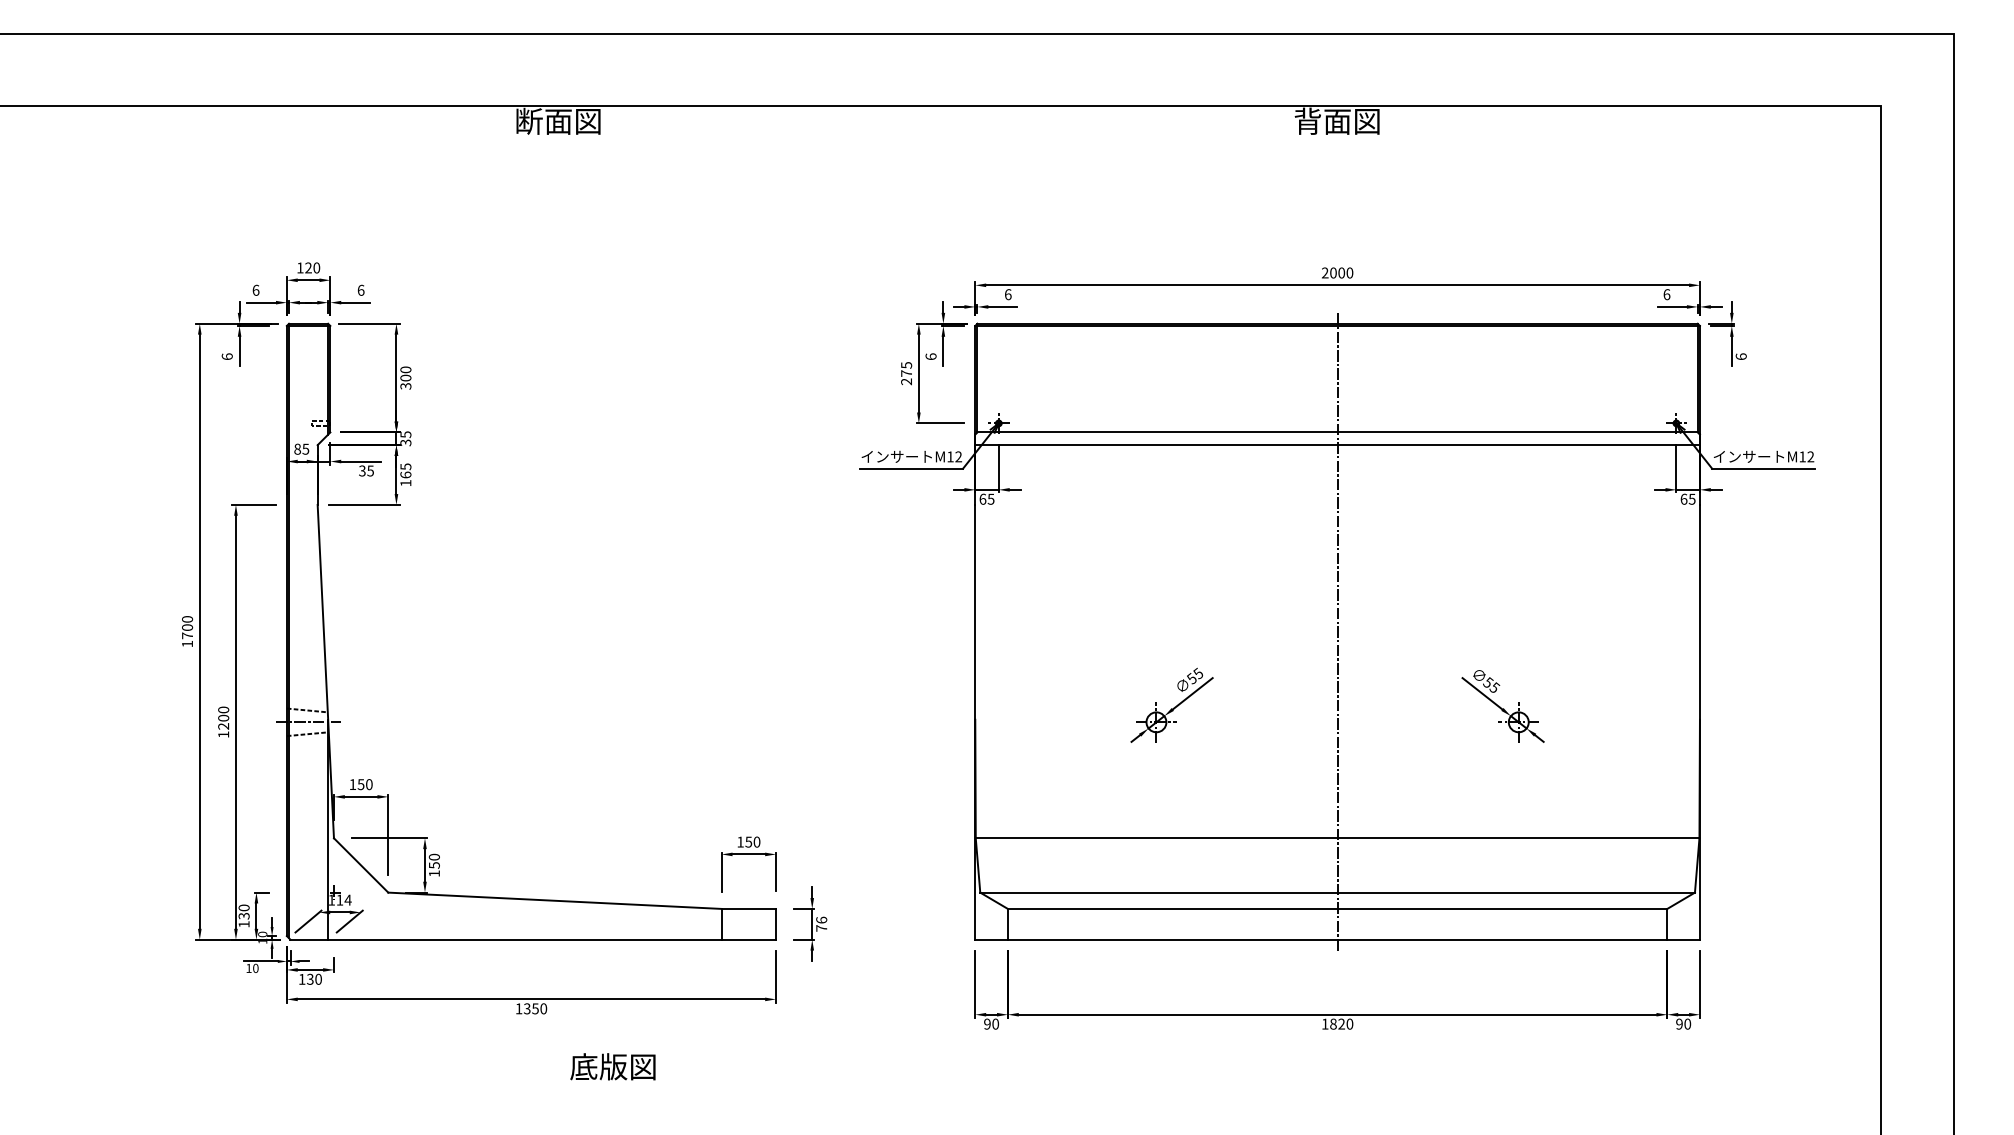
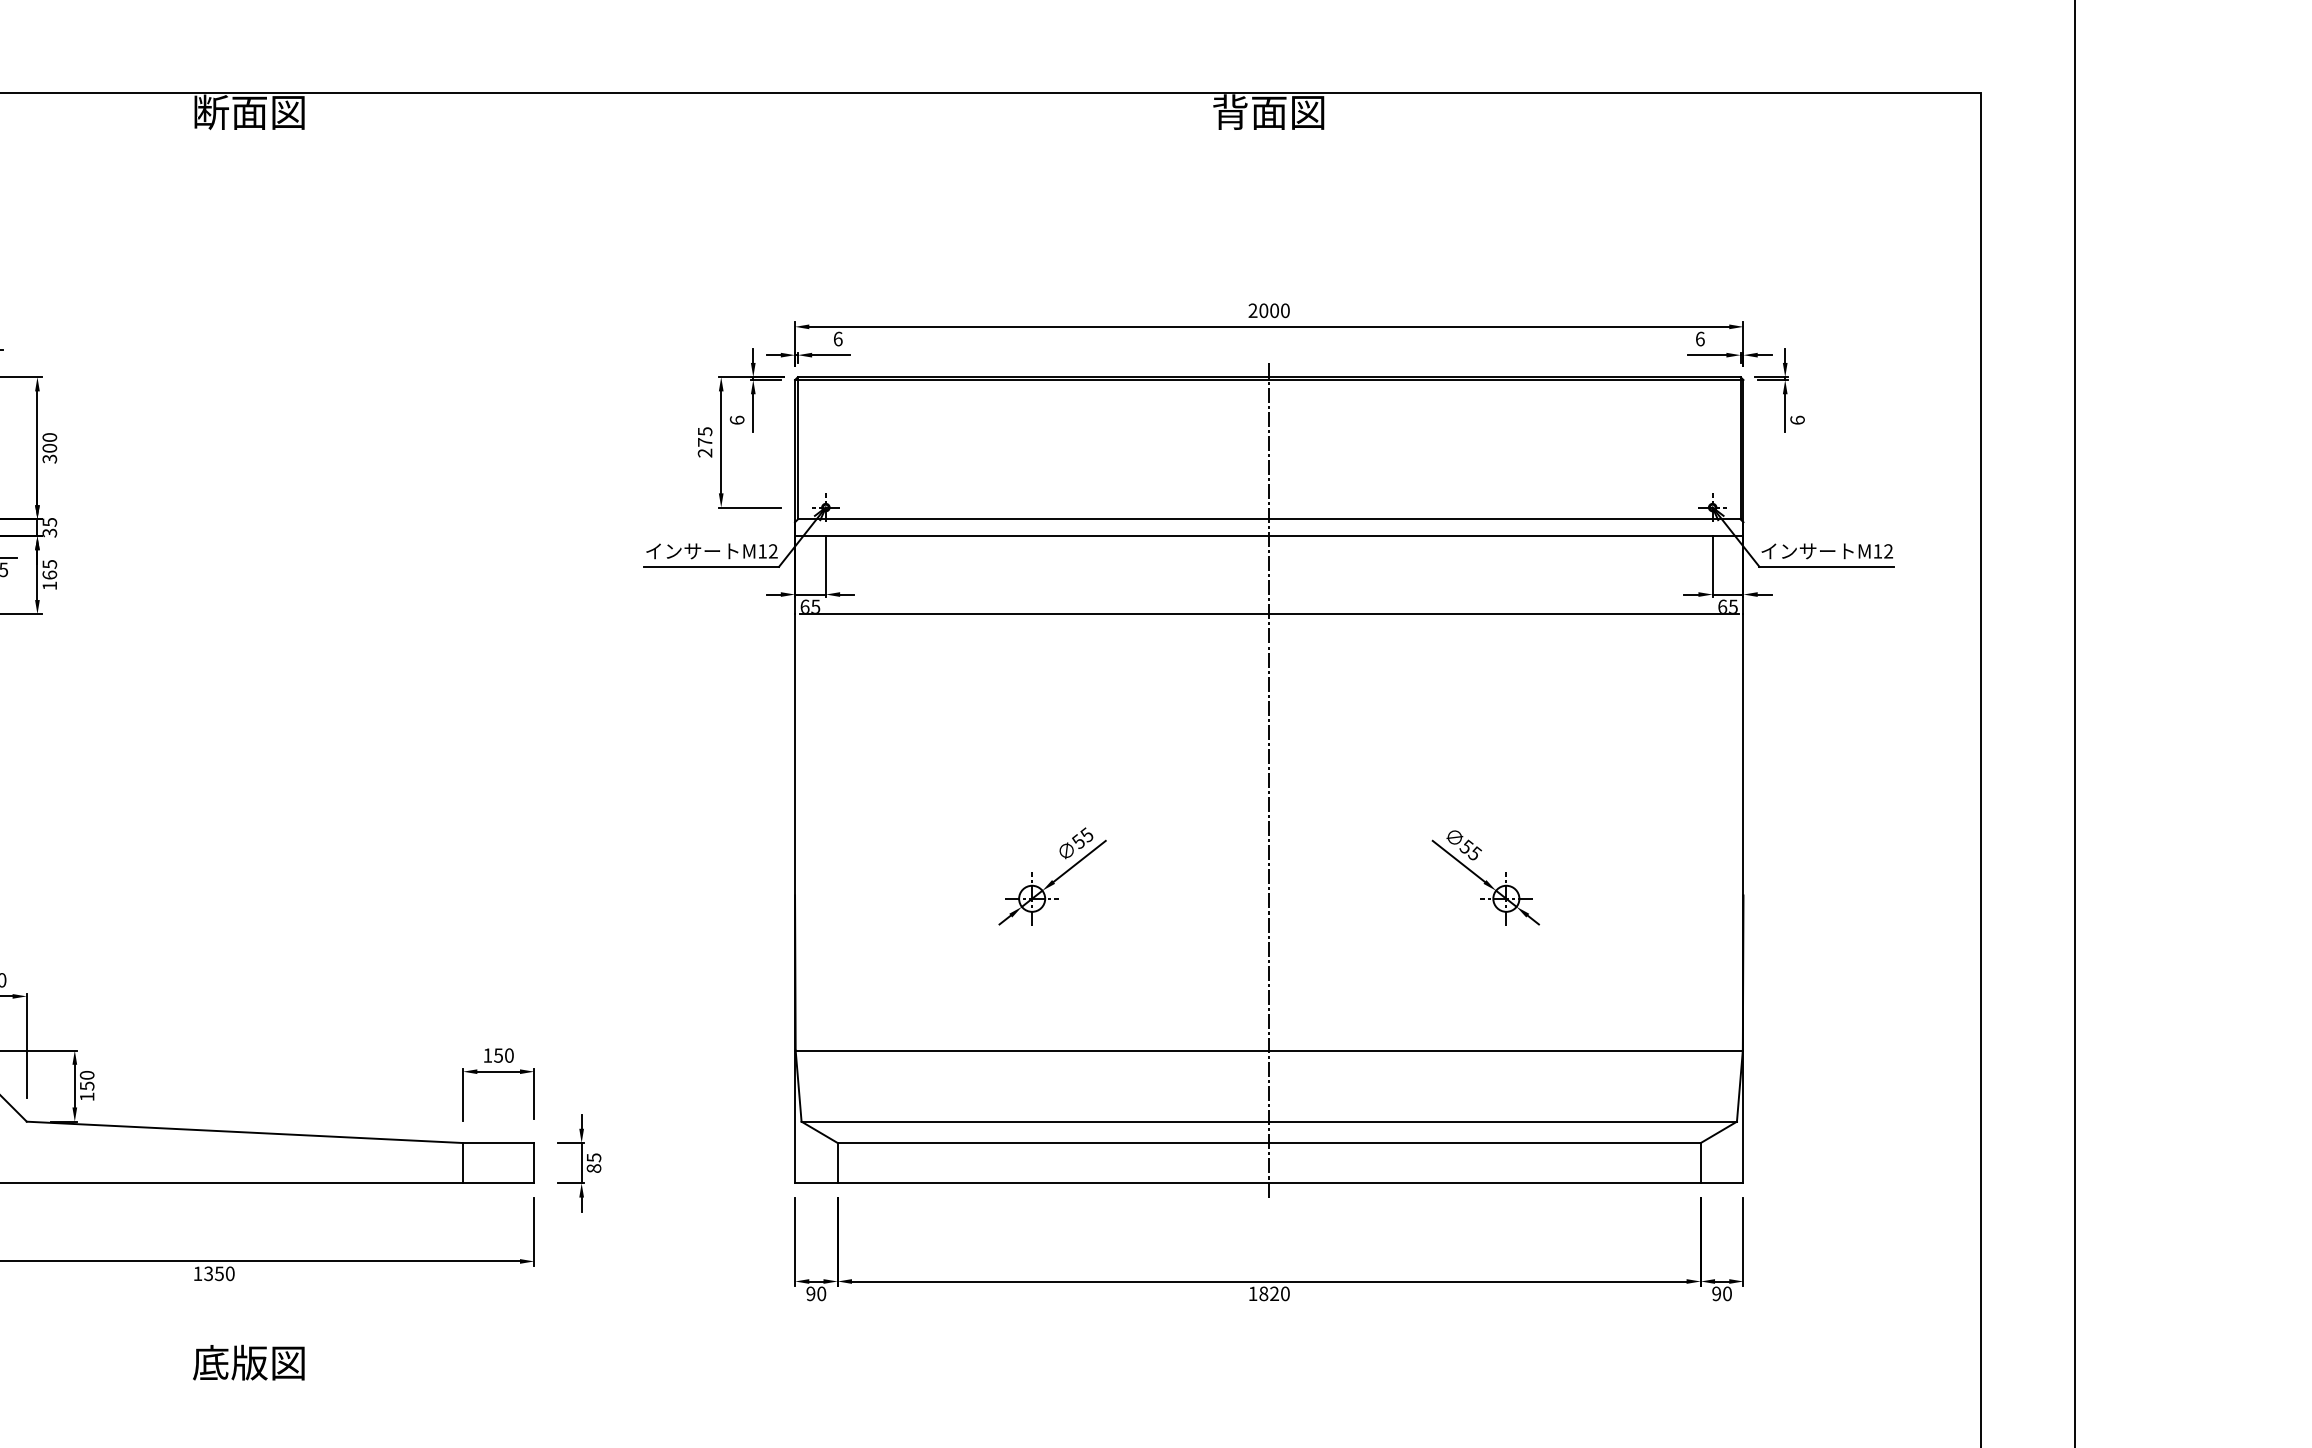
line: (1337, 504) -> (1269, 613), added
text: (821, 923) -> (593, 1162), 76 -> 85
text: (612, 1066) -> (248, 1362), moved

